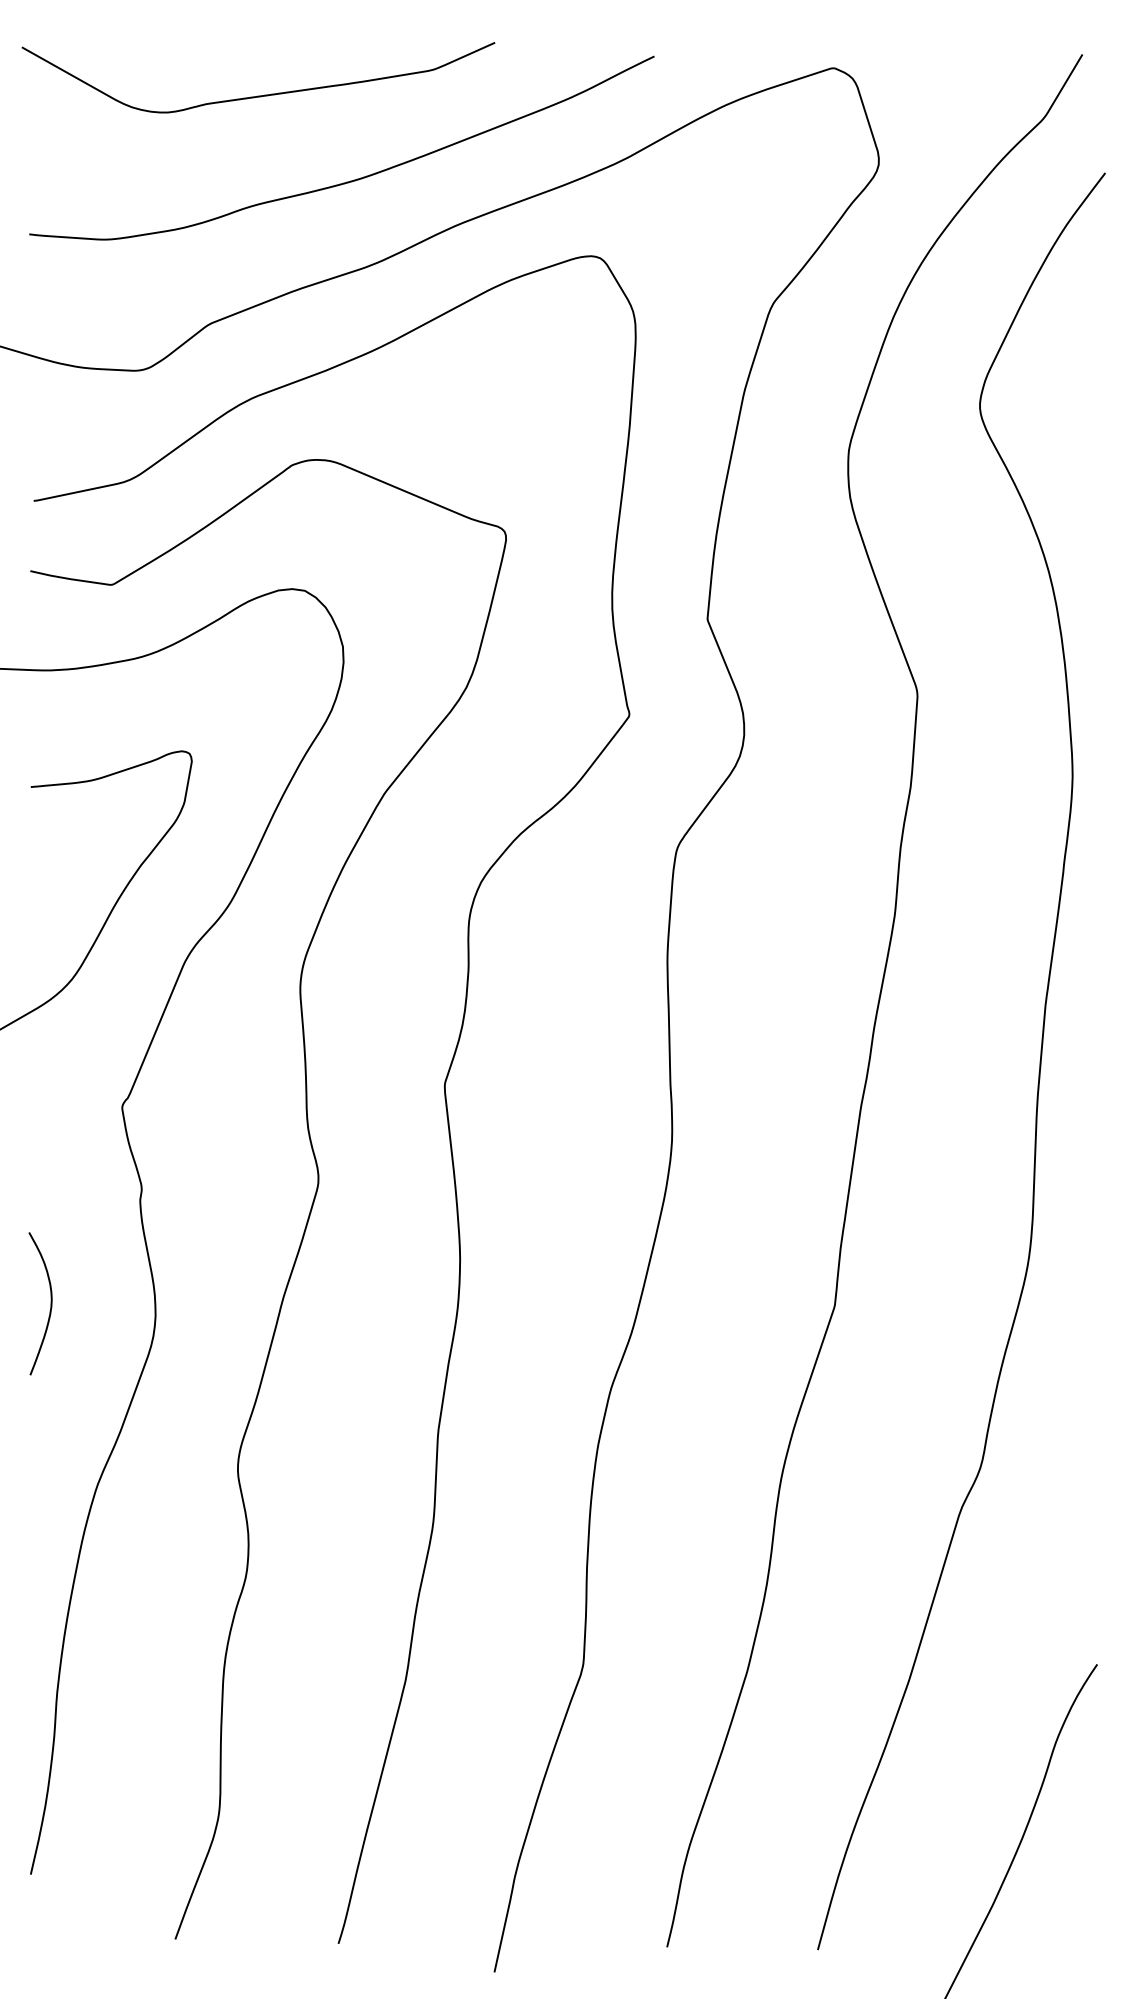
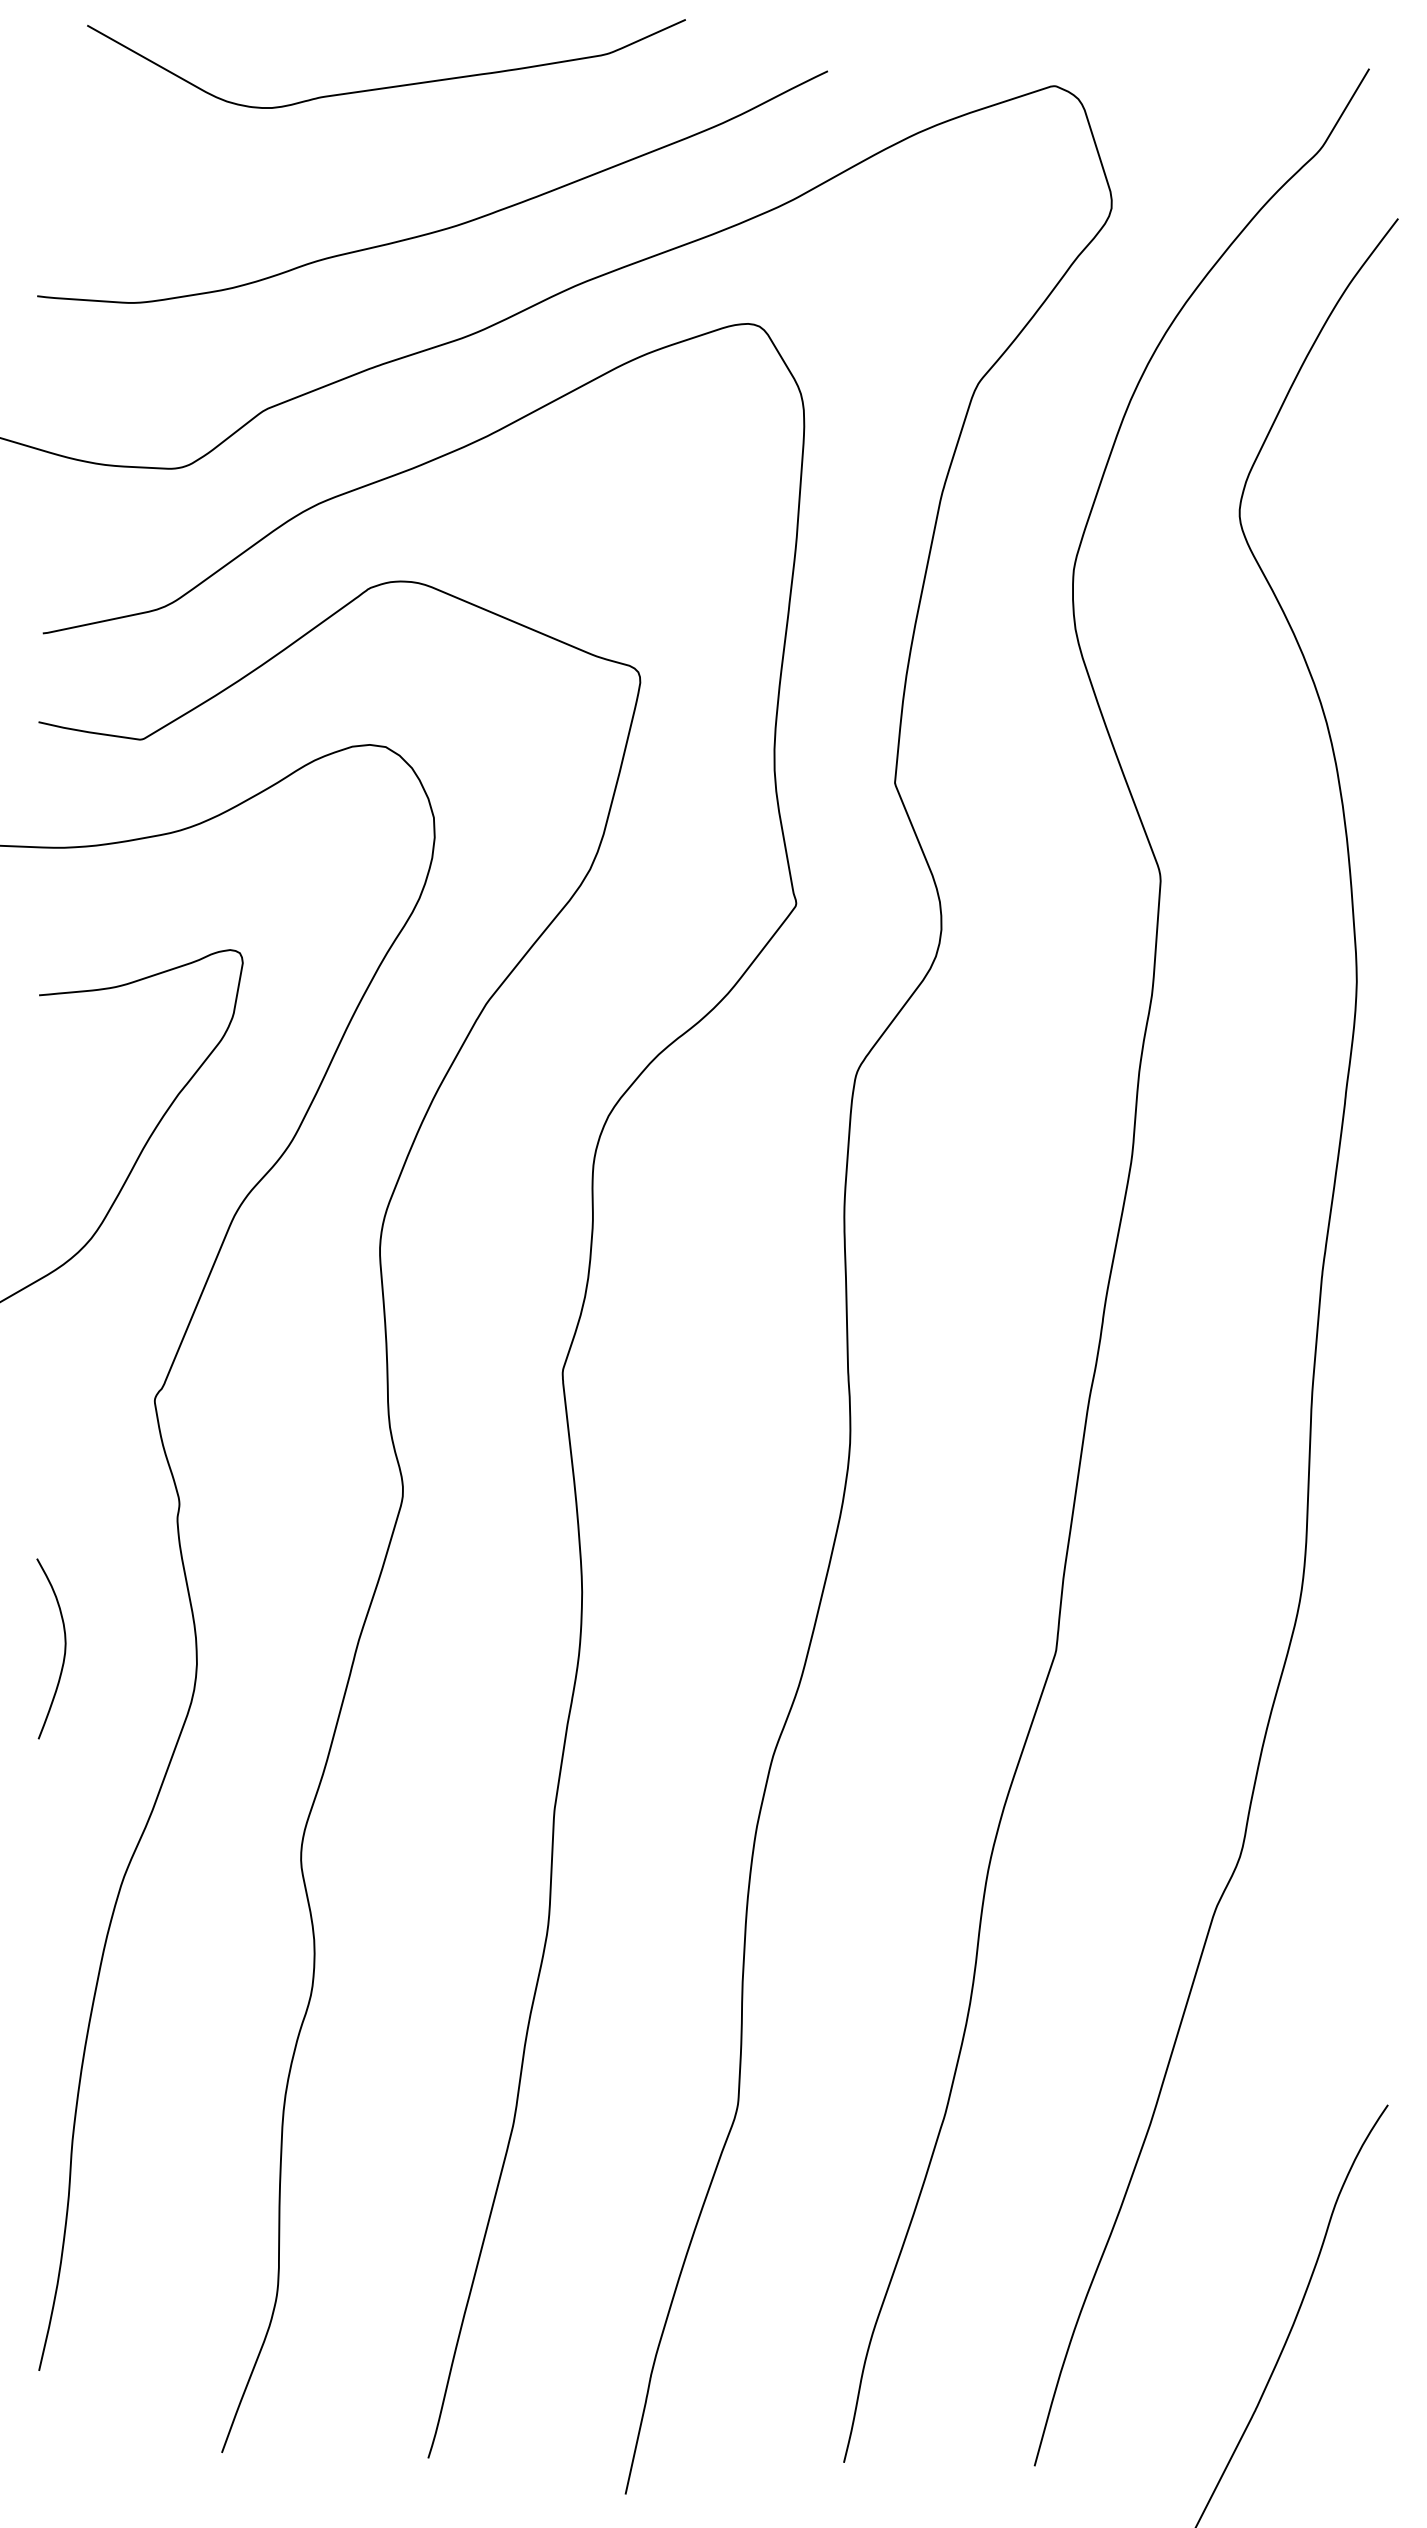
curve: (258, 95) -> (386, 86), moved

